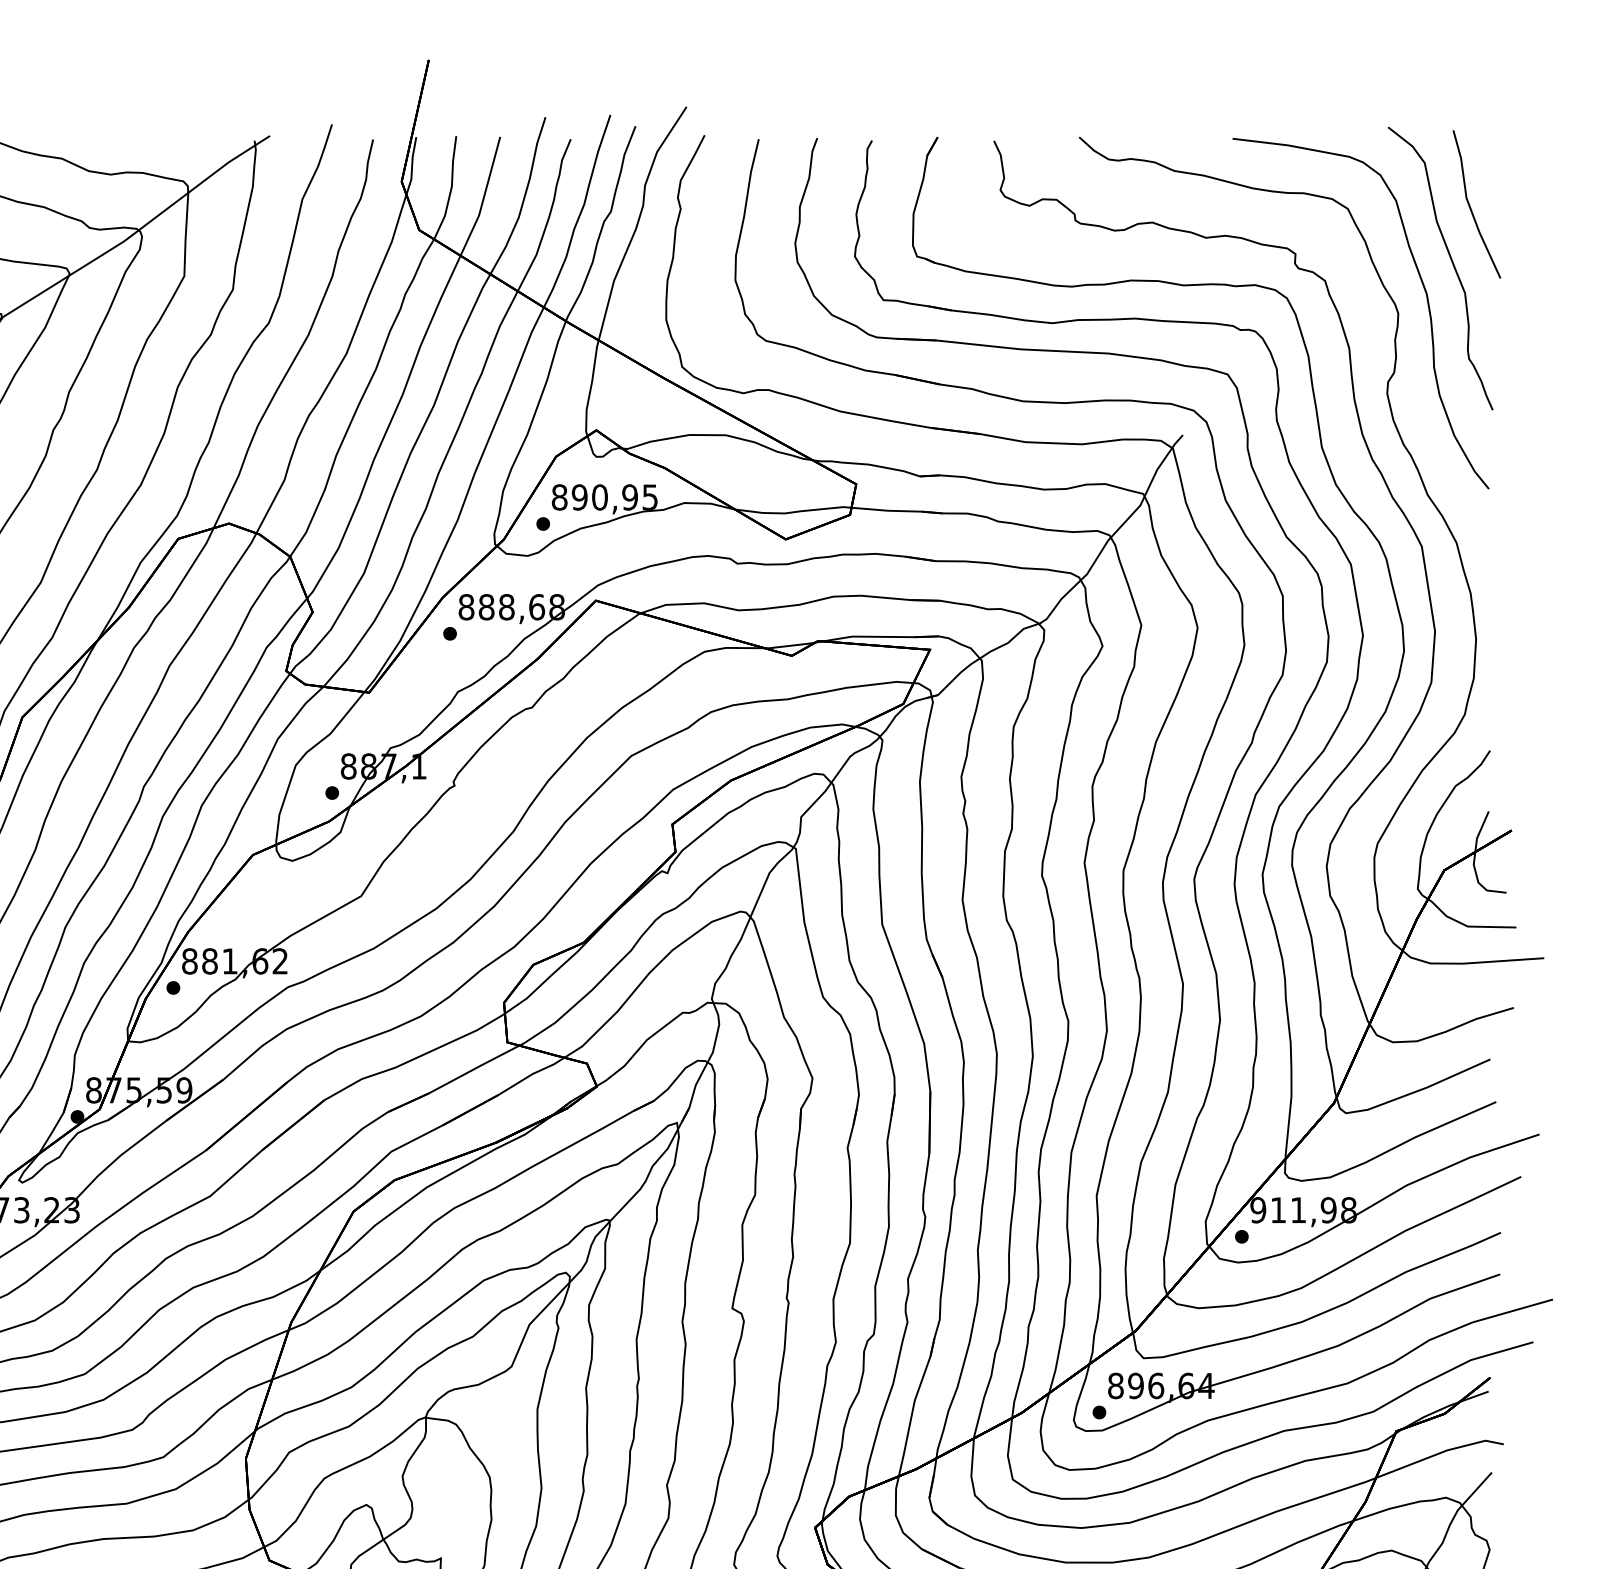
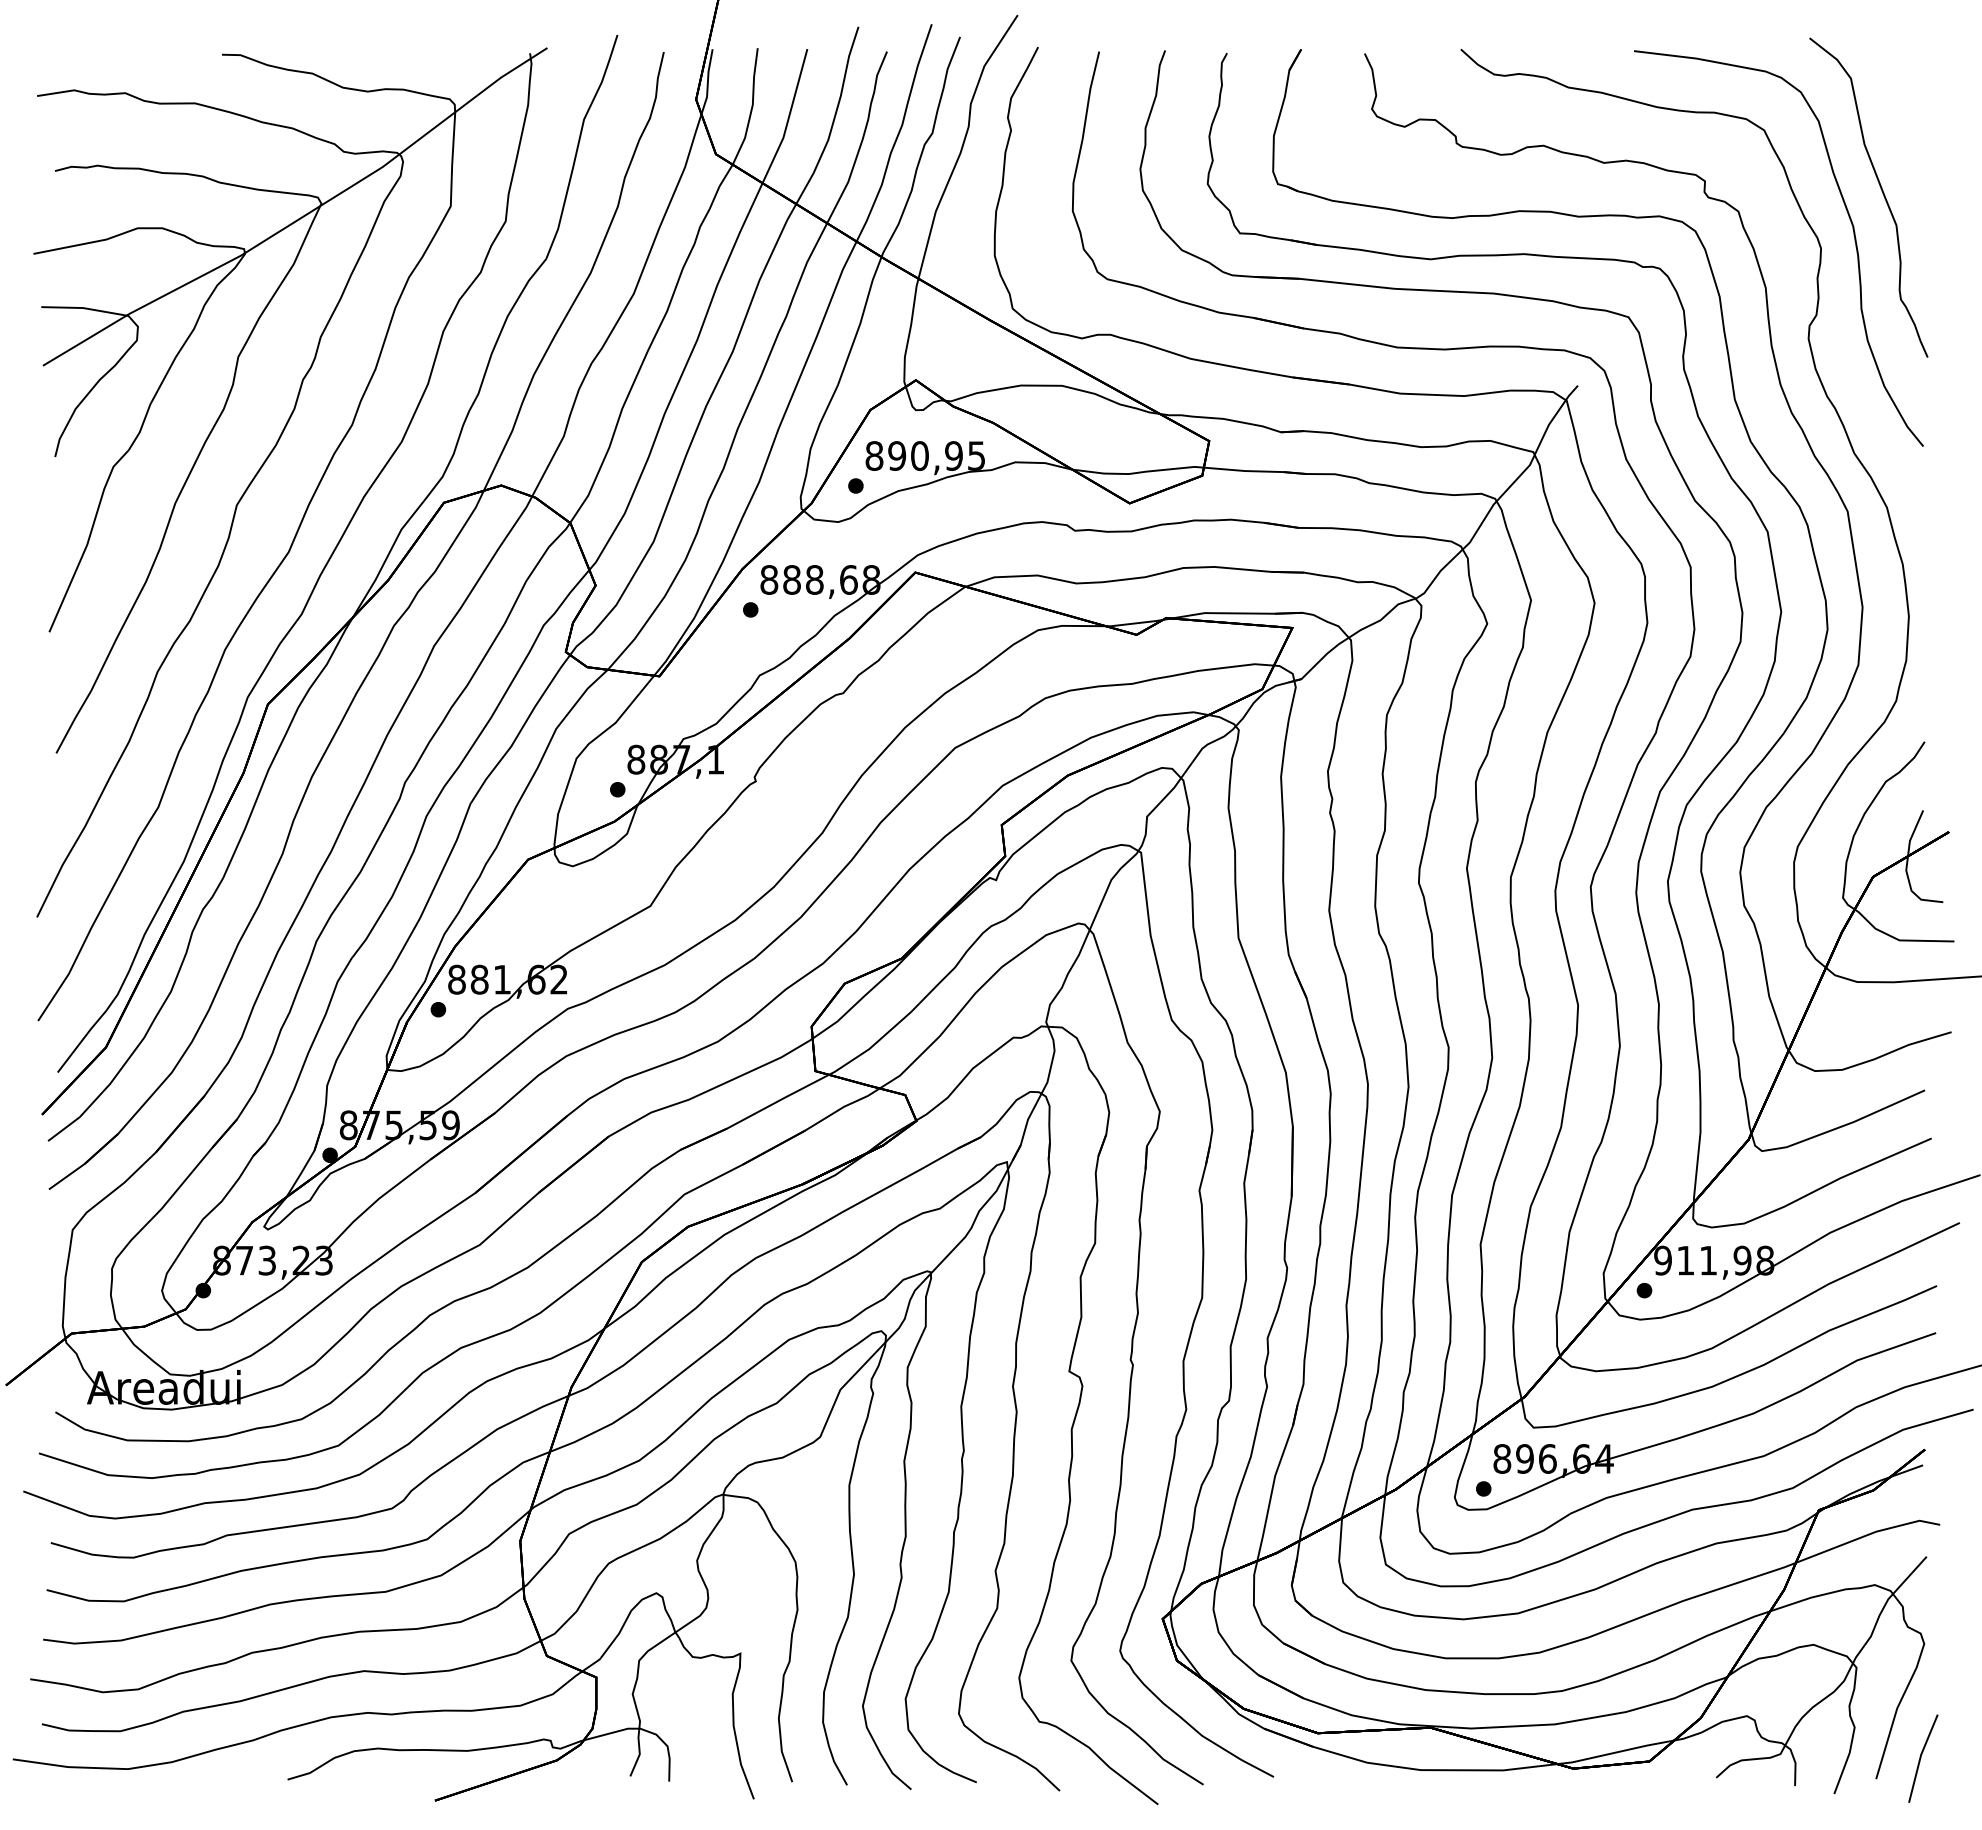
line: (1470, 205) -> (1902, 126), removed

